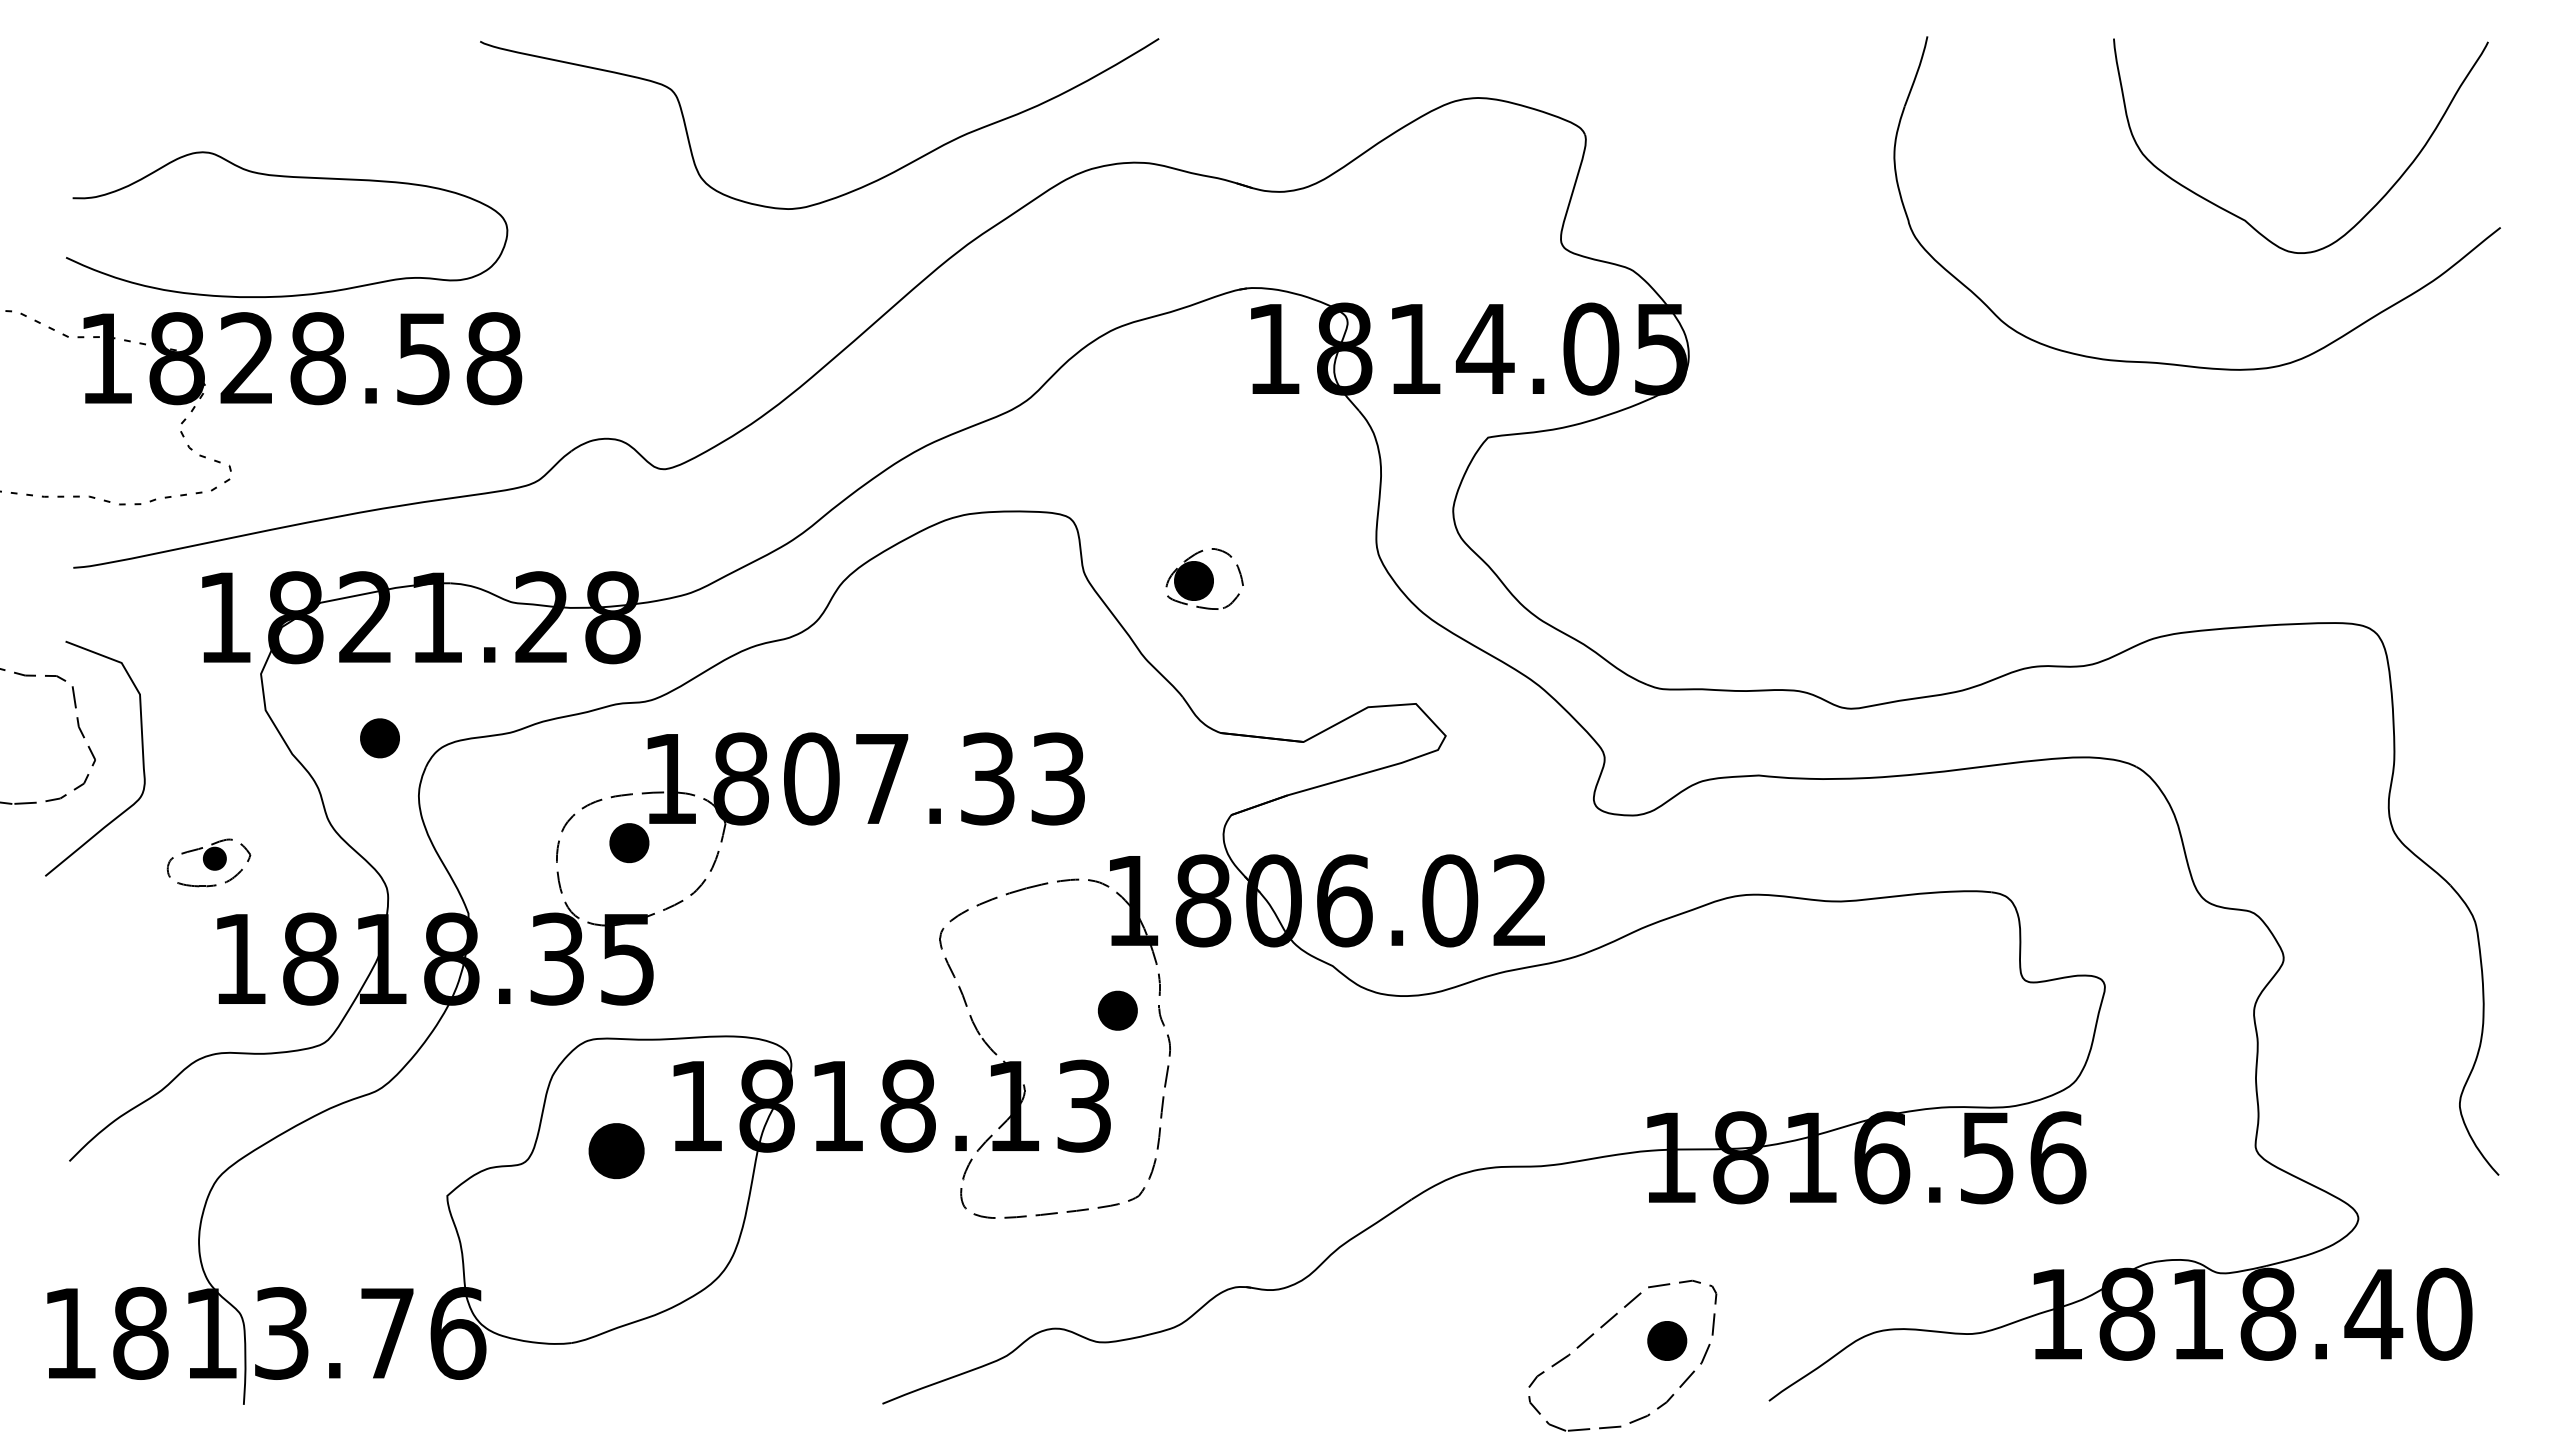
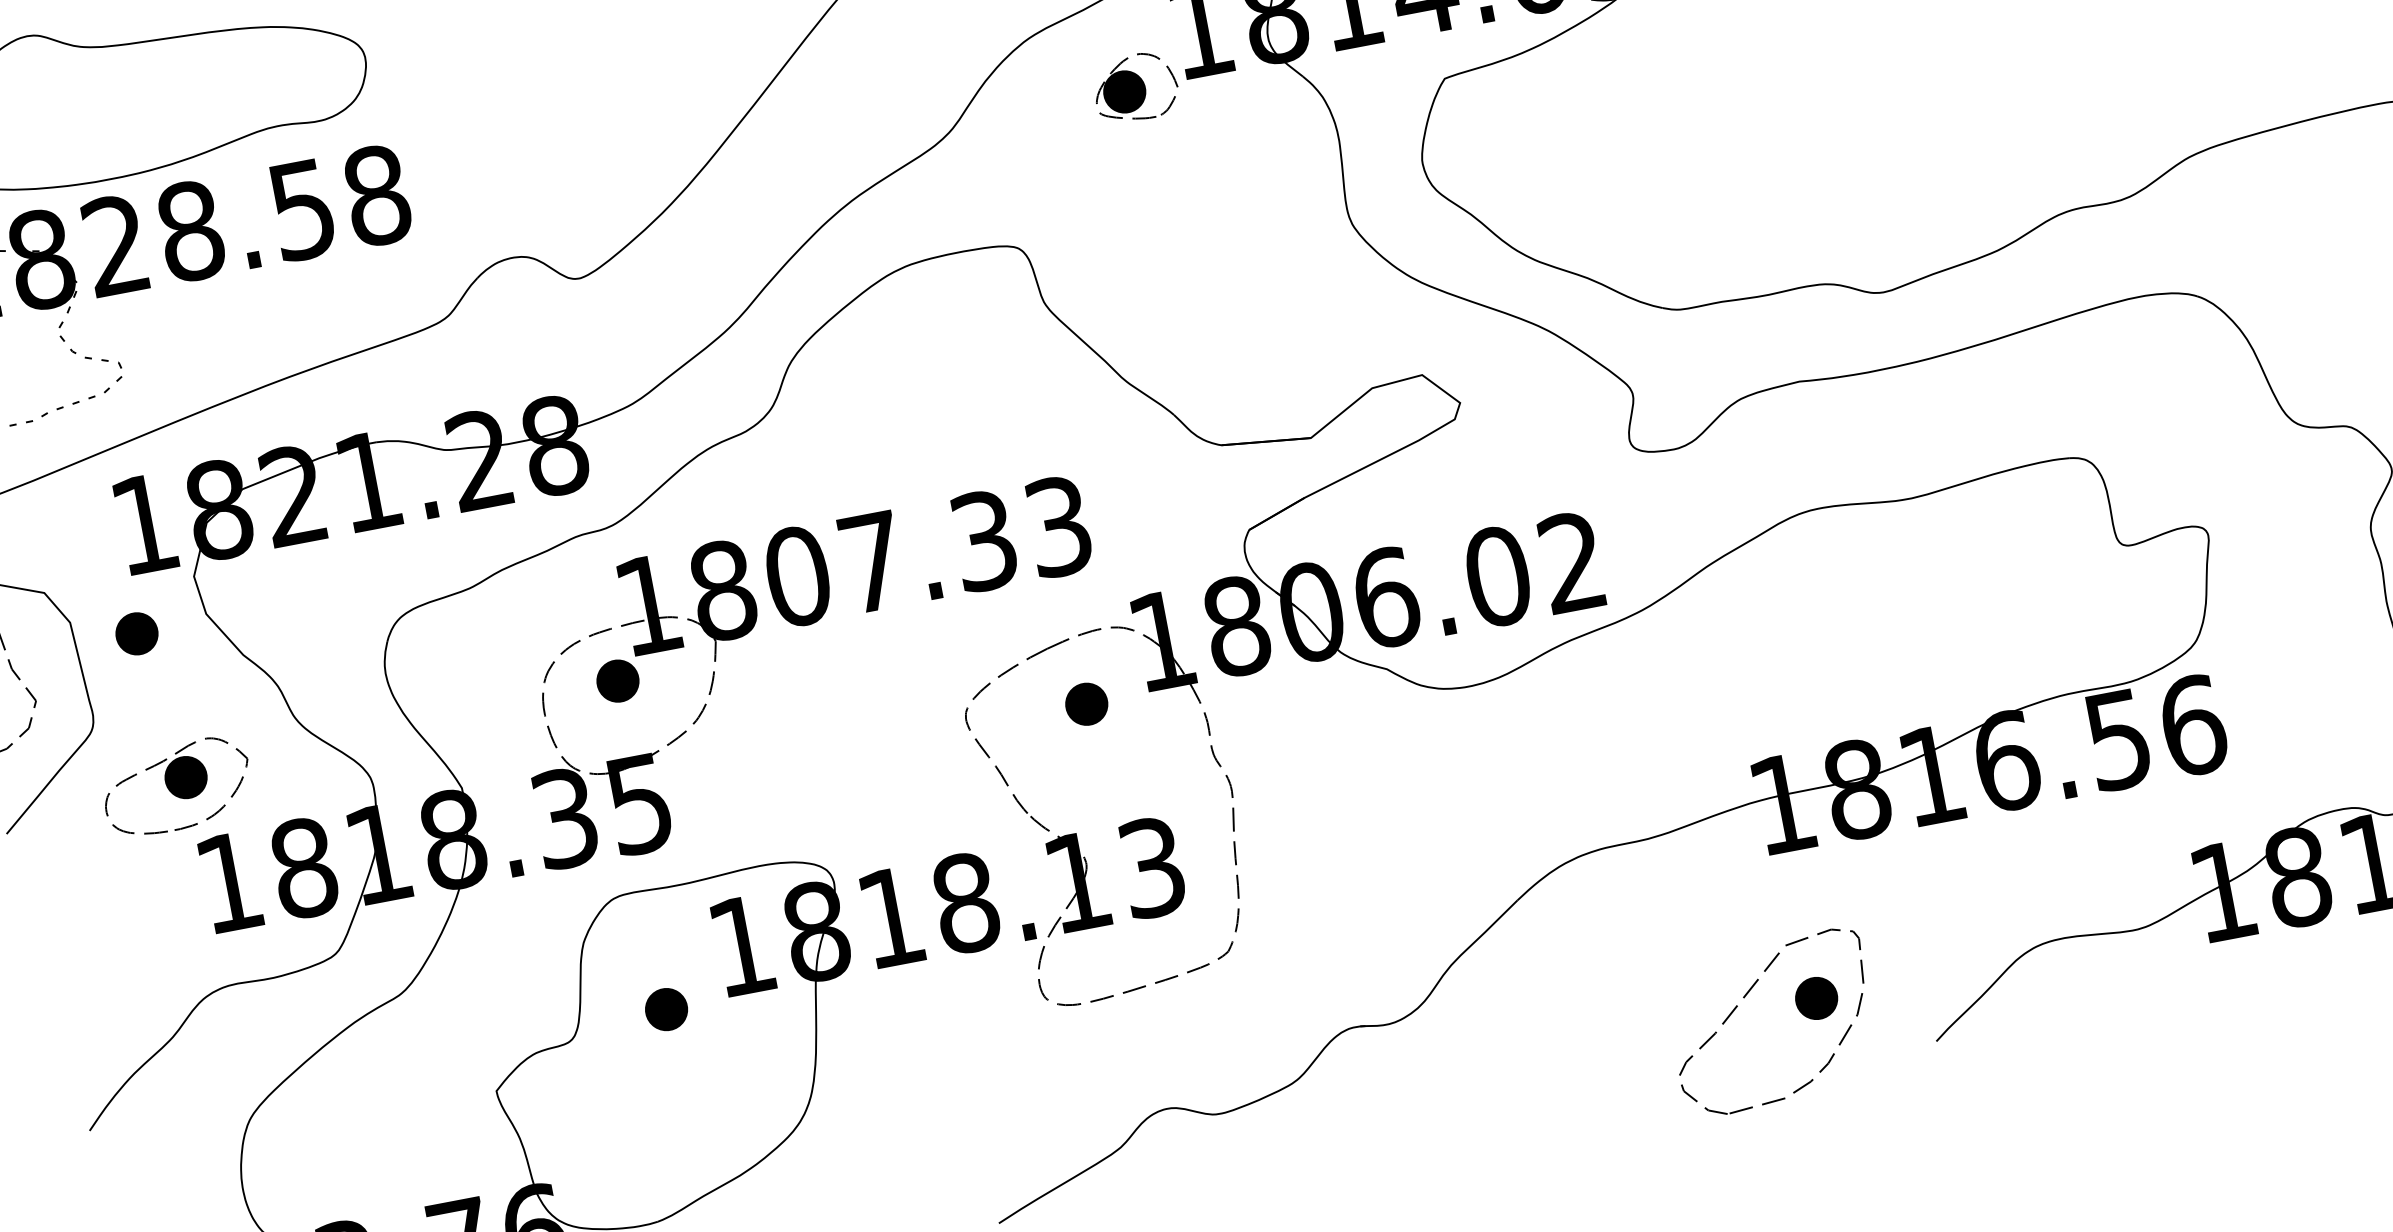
part: (1204, 578) -> (1135, 87), moved
part: (379, 738) -> (136, 634), moved
part: (208, 862) -> (176, 786), size x1.67
part: (1117, 1010) -> (1086, 704), moved
part: (616, 1150) -> (666, 1008), size x0.71

